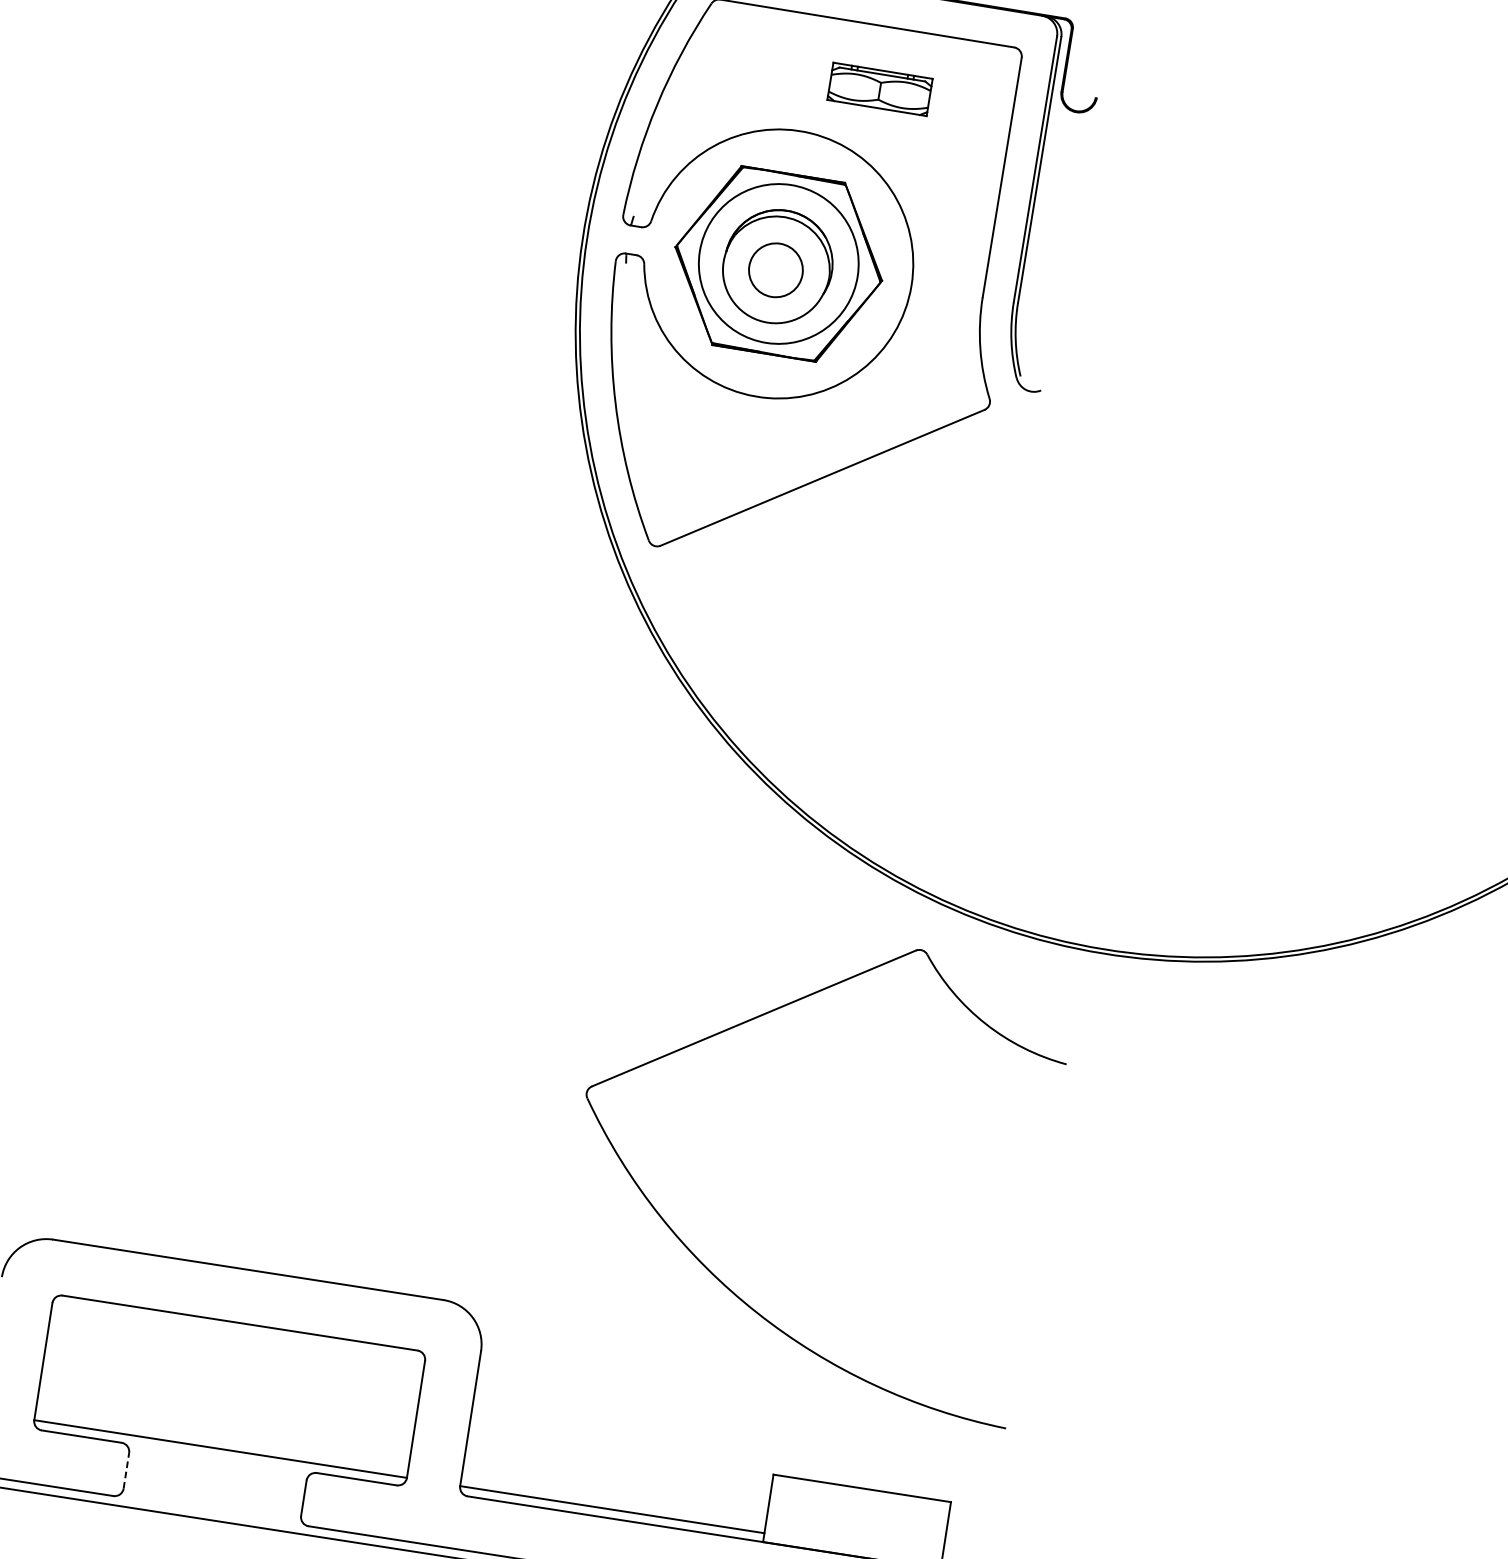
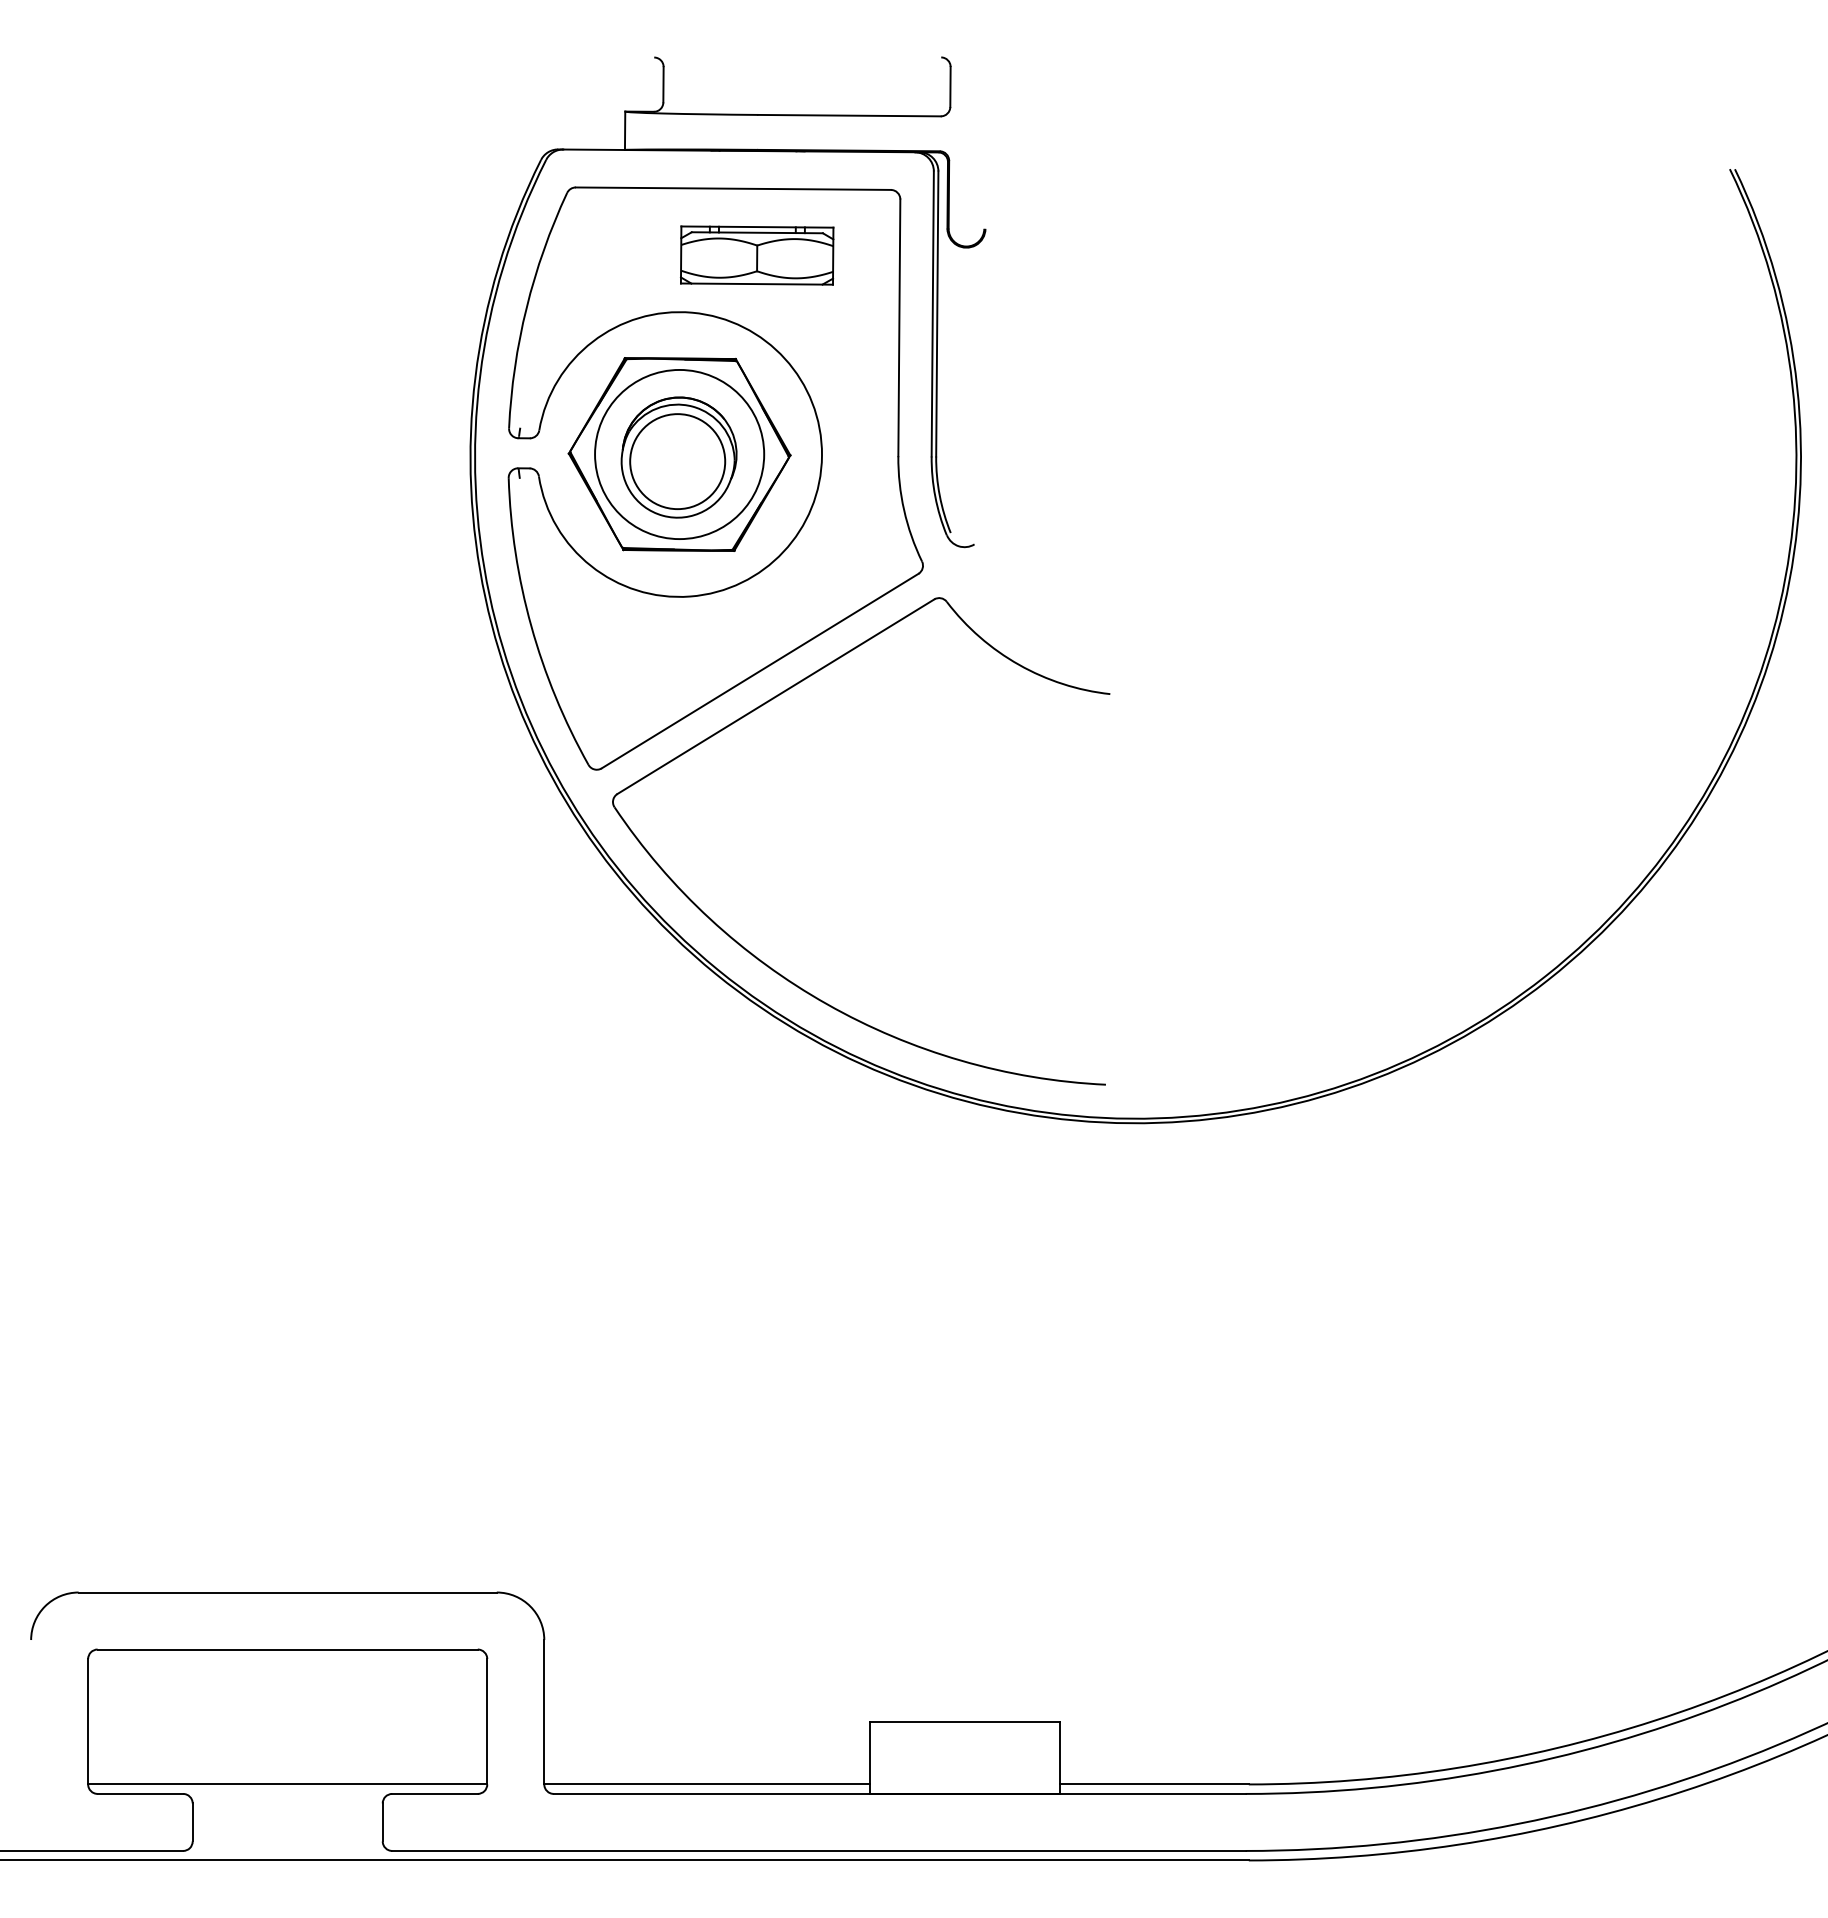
part: (880, 89) -> (757, 255), size x1.43
circle: (775, 270) -> (677, 461), size x1.67
part: (709, 1269) -> (770, 966), moved
line: (126, 1469) -> (192, 1821), dashed -> solid

